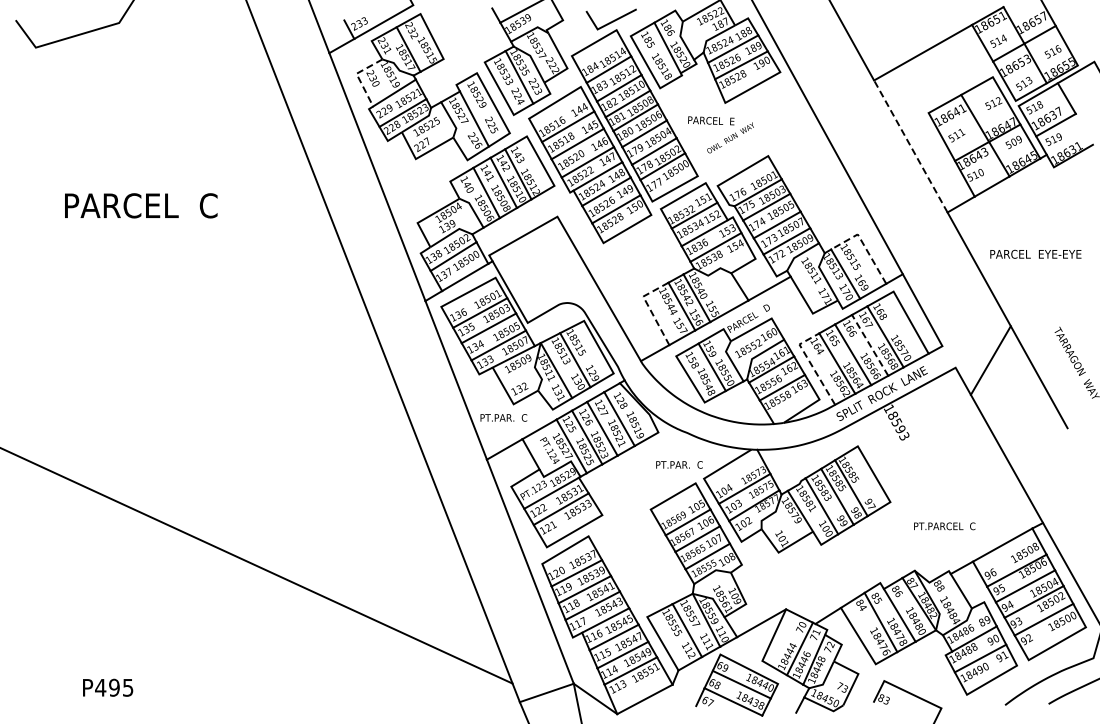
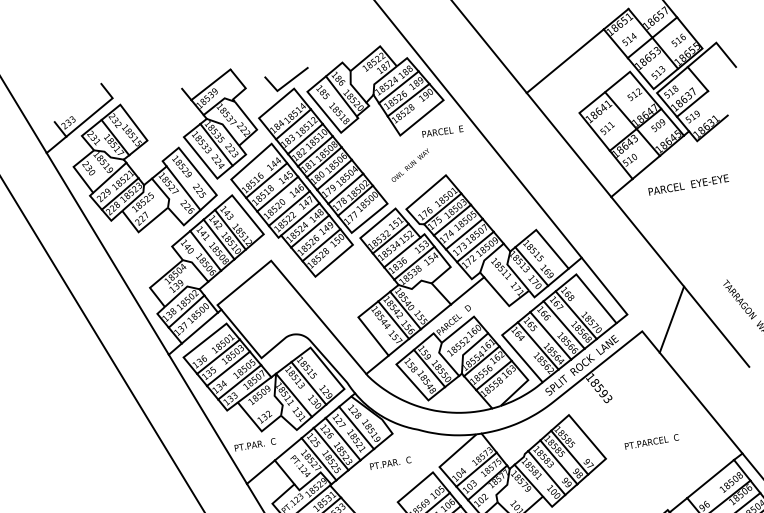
line: (357, 76) -> (74, 169), dashed -> solid
text: (711, 120) -> (442, 131), moved
line: (910, 146) -> (568, 145), dashed -> solid
line: (864, 245) -> (543, 238), dashed -> solid
text: (1035, 253) -> (688, 184), moved
line: (649, 307) -> (365, 325), dashed -> solid
line: (869, 344) -> (563, 324), dashed -> solid
line: (811, 364) -> (515, 350), dashed -> solid
text: (679, 464) -> (390, 462), moved
text: (944, 526) -> (651, 442), moved

